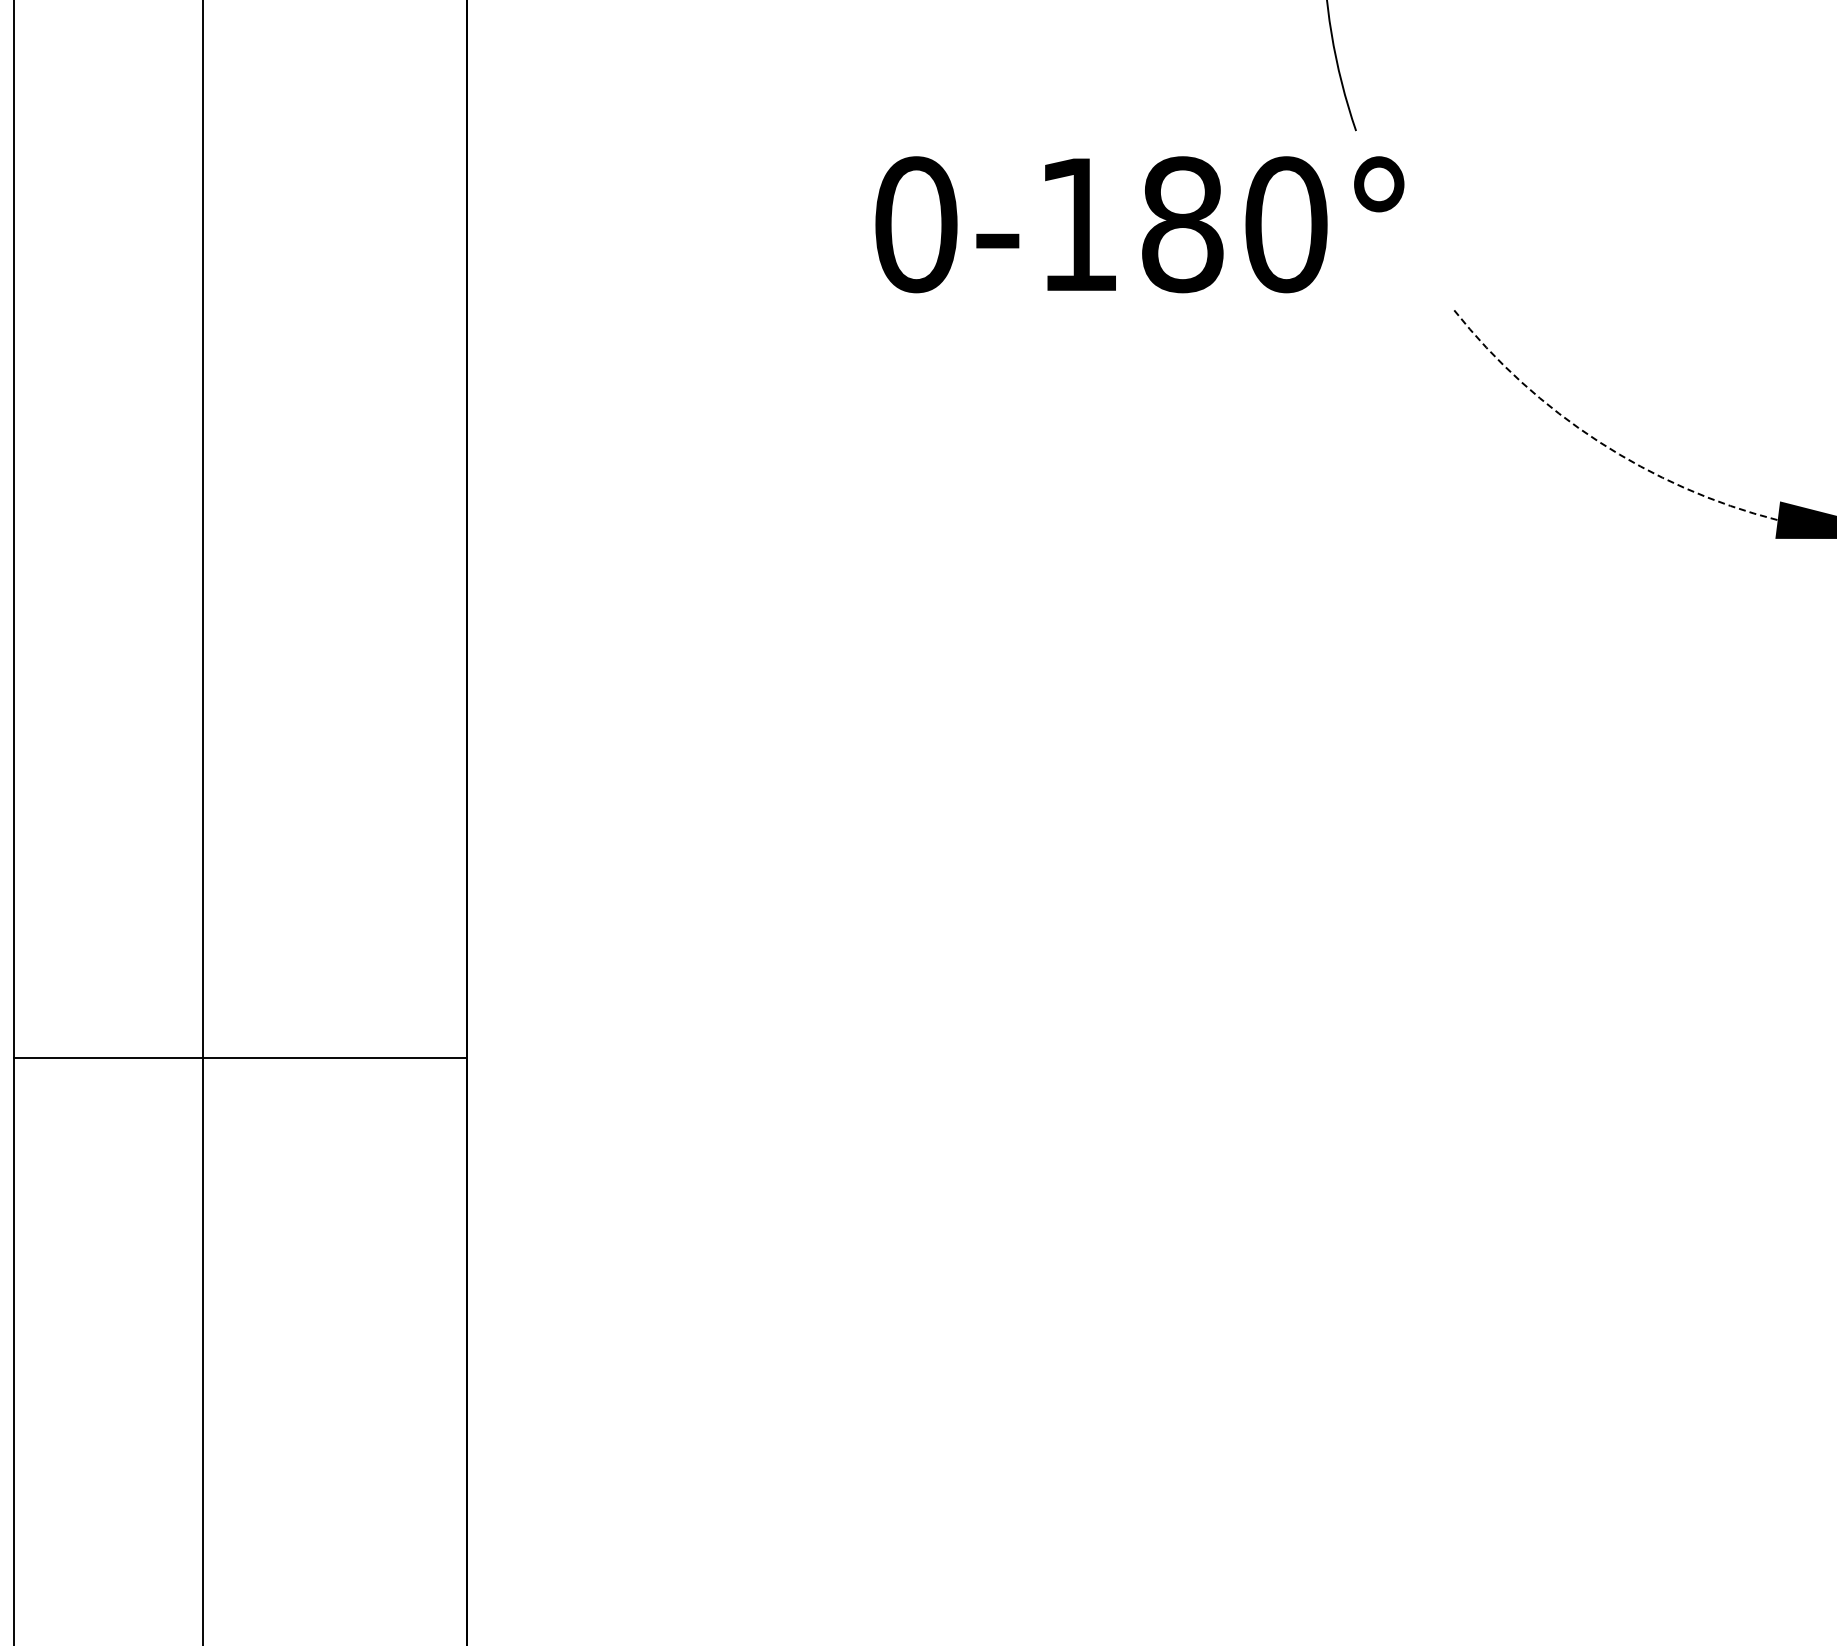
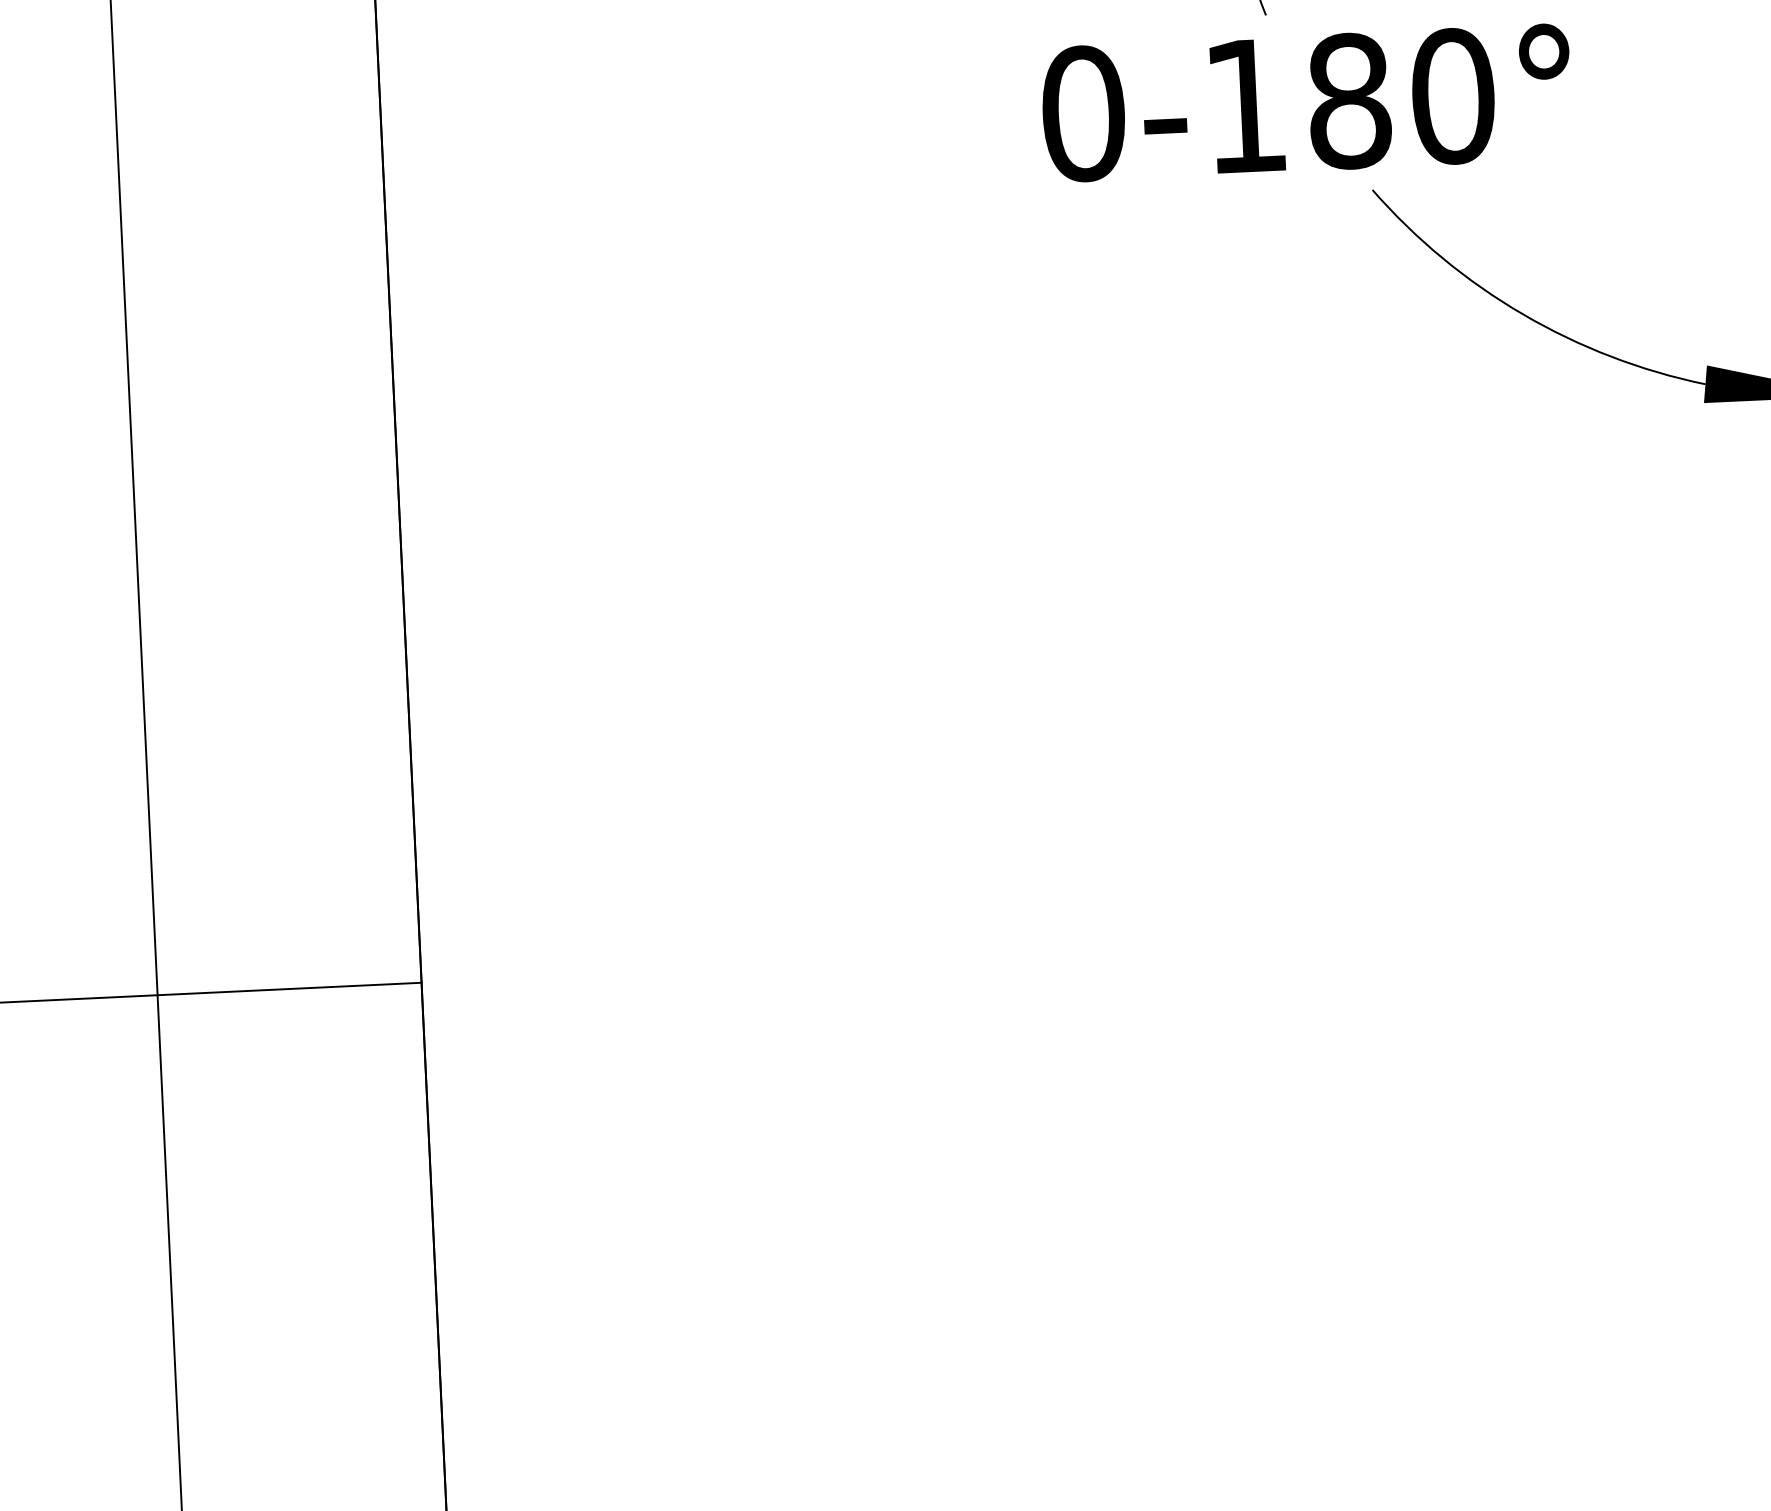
text: (1139, 224) -> (1306, 103), moved
arc: (1598, 441) -> (1522, 314), dashed -> solid

